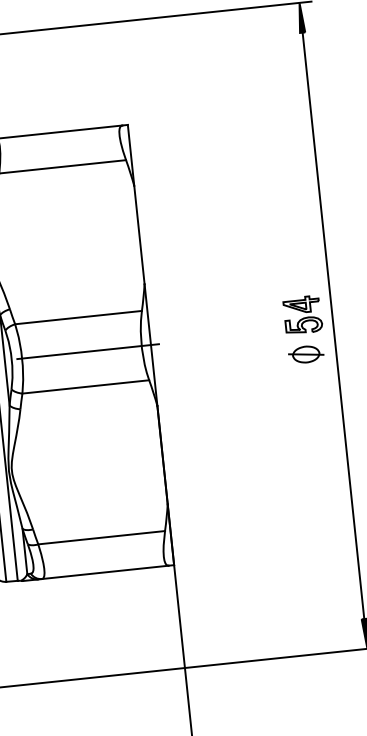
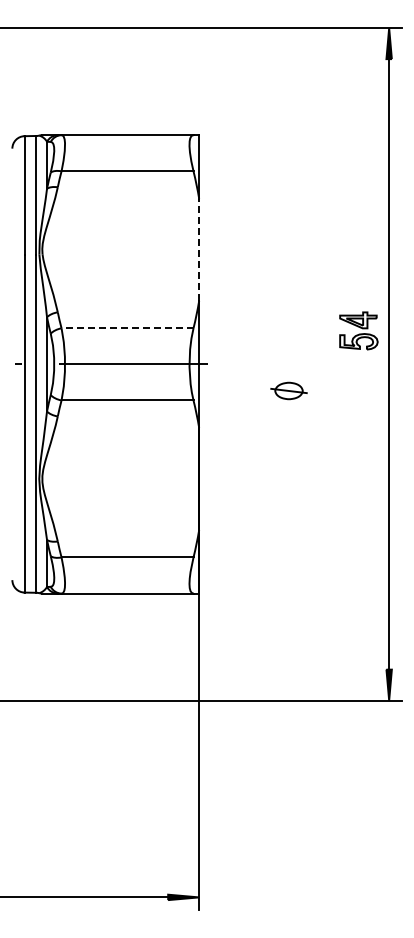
line: (139, 234) -> (199, 249), solid -> dashed
part: (302, 314) -> (358, 330), moved
line: (78, 317) -> (127, 328), solid -> dashed
part: (305, 354) -> (288, 390), moved

